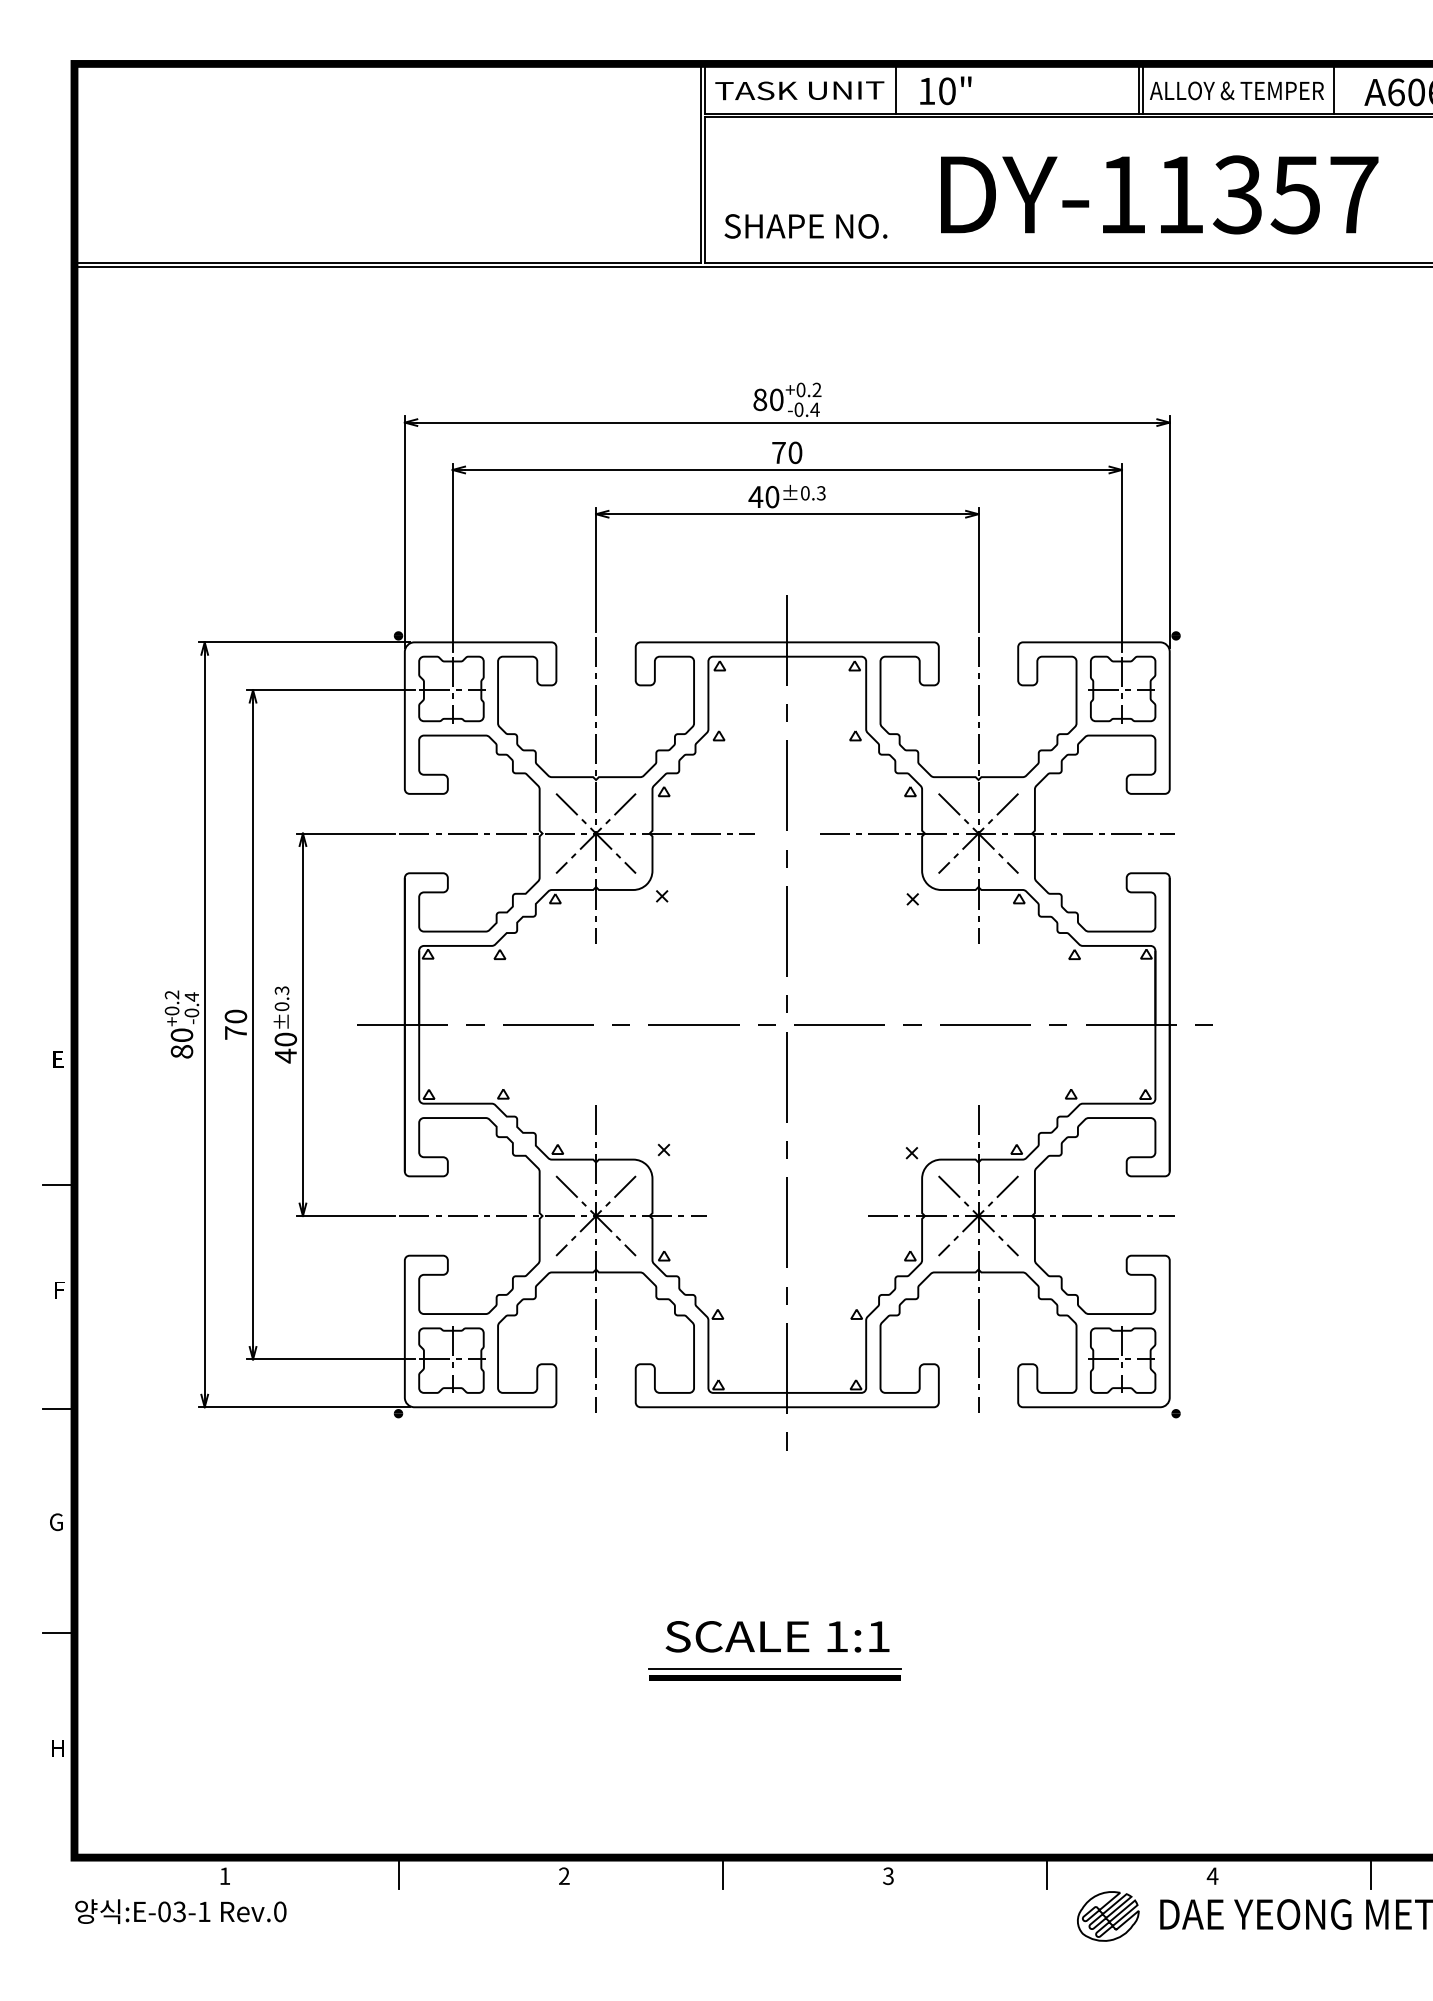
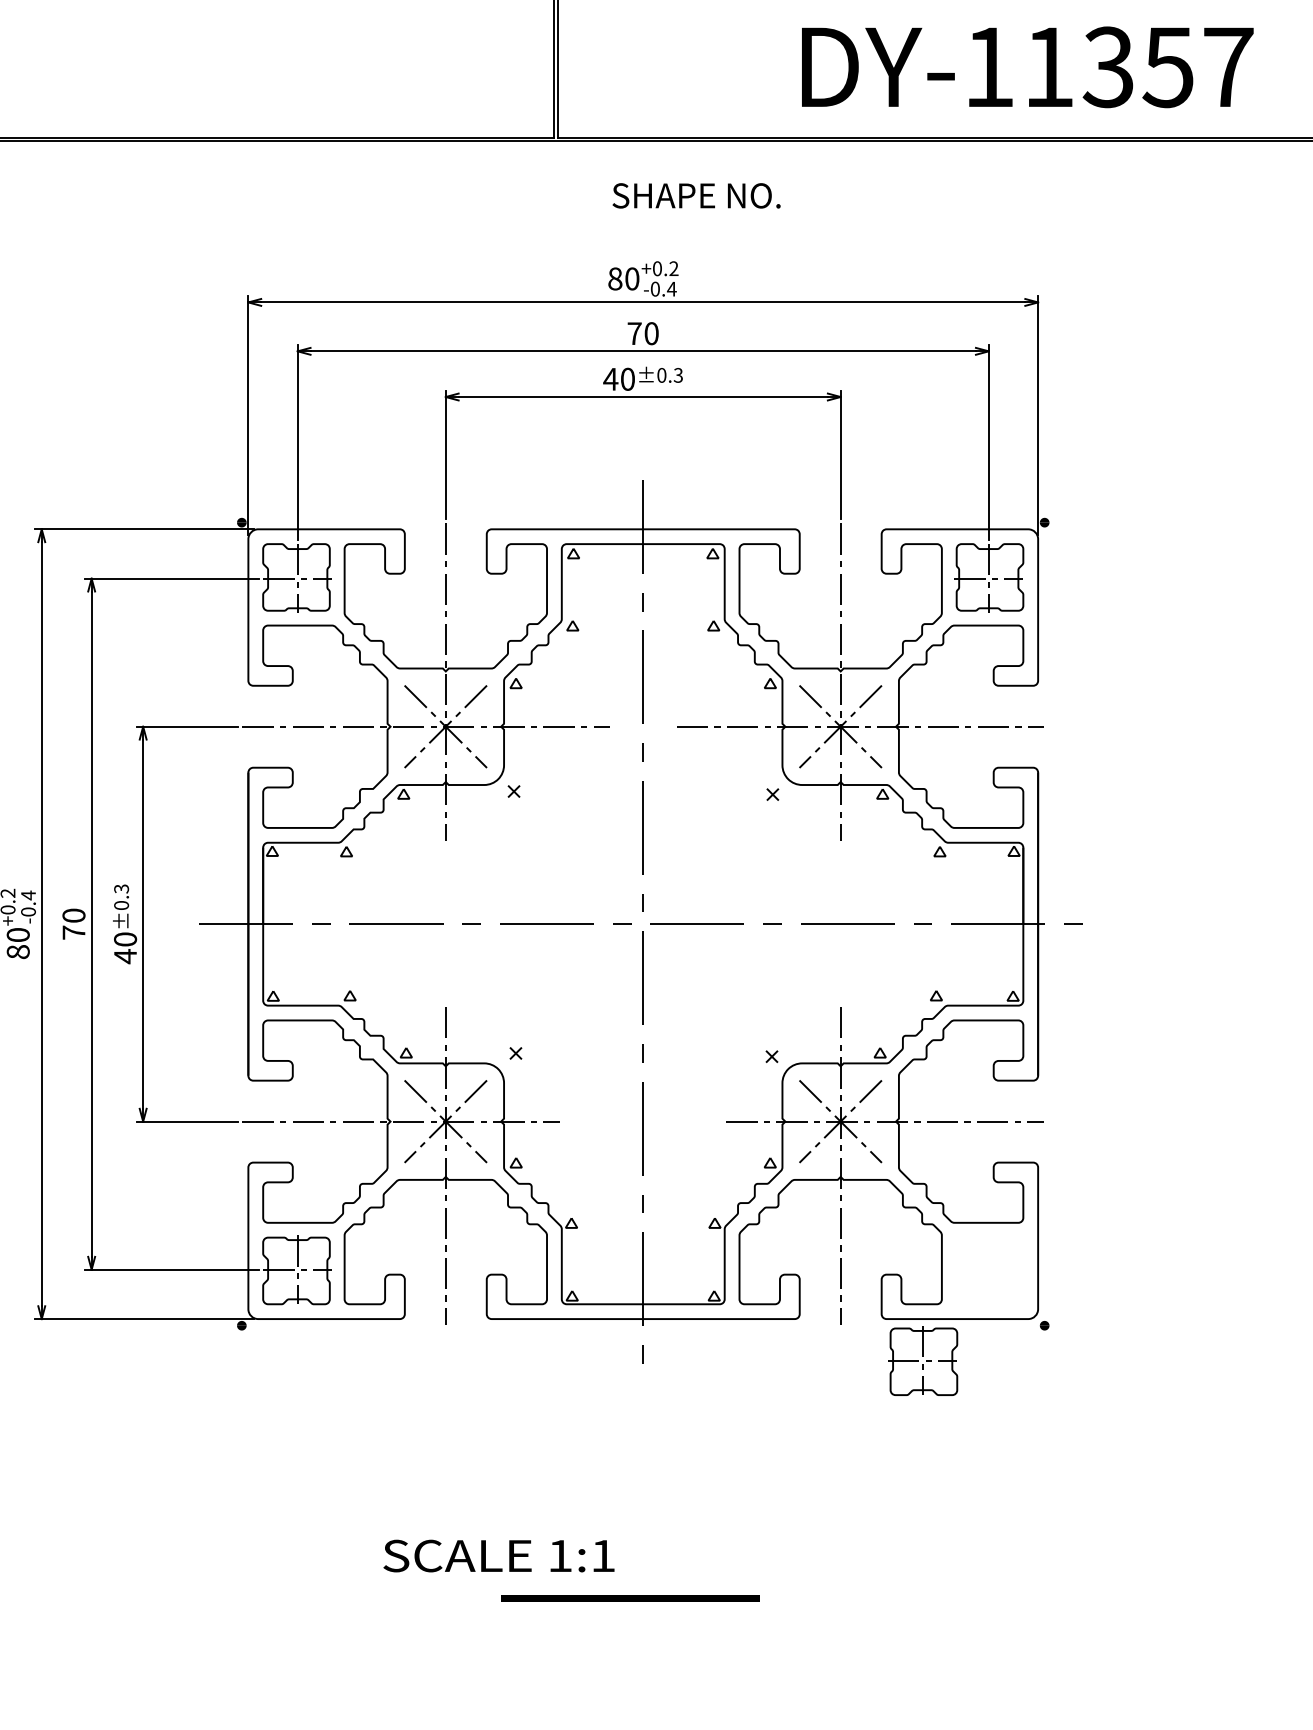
text: (805, 226) -> (696, 195), moved
part: (1122, 1359) -> (923, 1360), moved
text: (777, 1636) -> (498, 1555), moved
line: (774, 1668) -> (630, 1588), removed

